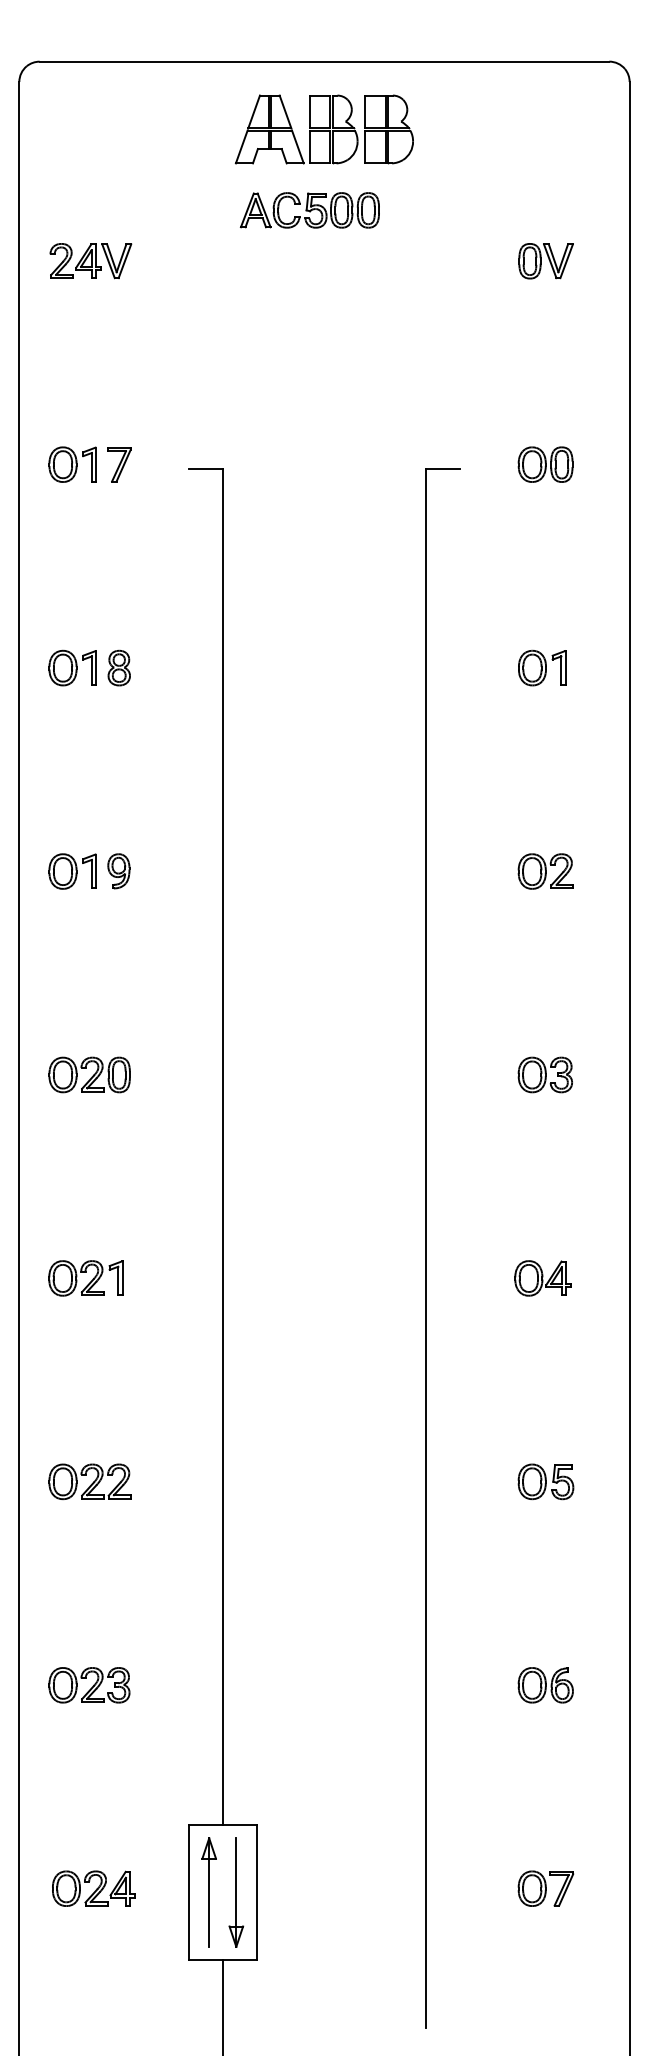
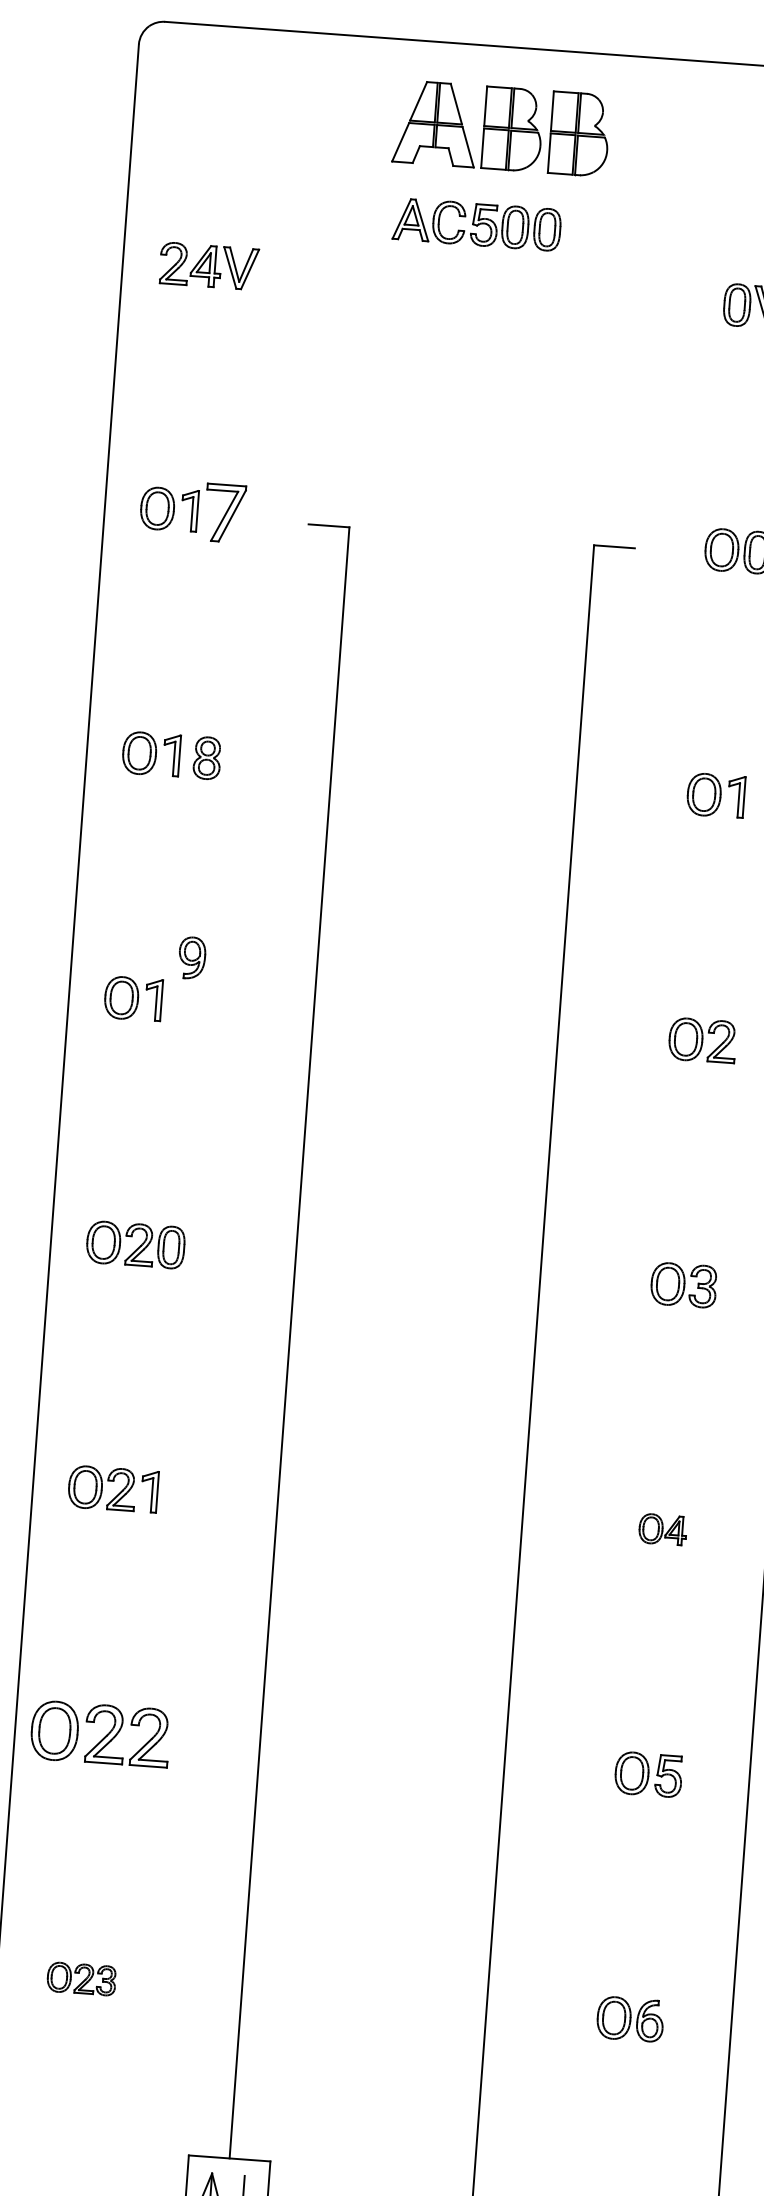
part: (119, 464) -> (225, 513), size x1.4
part: (118, 871) -> (191, 958), moved
part: (542, 1278) -> (662, 1529), size x0.7
part: (89, 1481) -> (99, 1733), size x1.4
part: (89, 1685) -> (81, 1979), size x0.7

